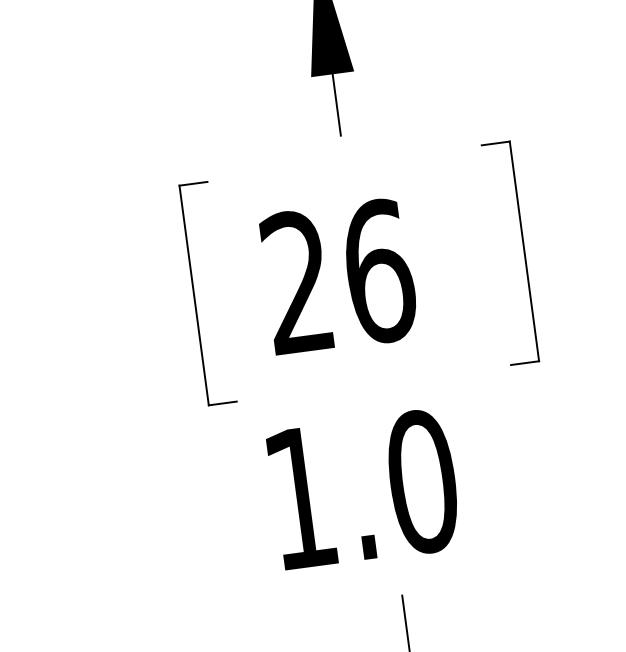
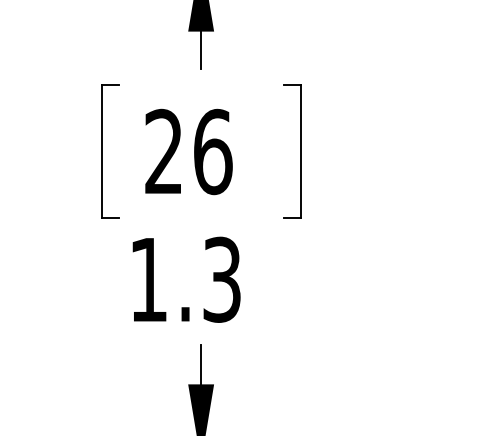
text: (423, 481) -> (222, 279), 1.0 -> 1.3

